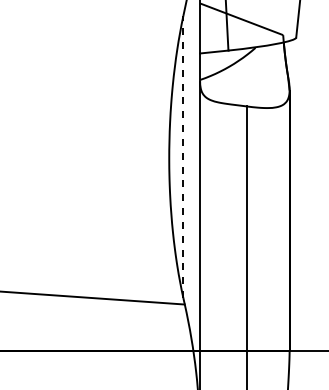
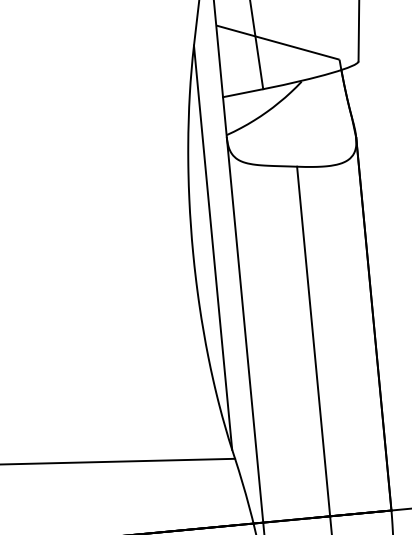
line: (183, 156) -> (213, 246), dashed -> solid

